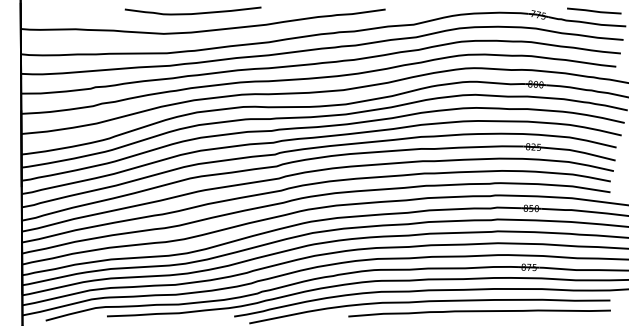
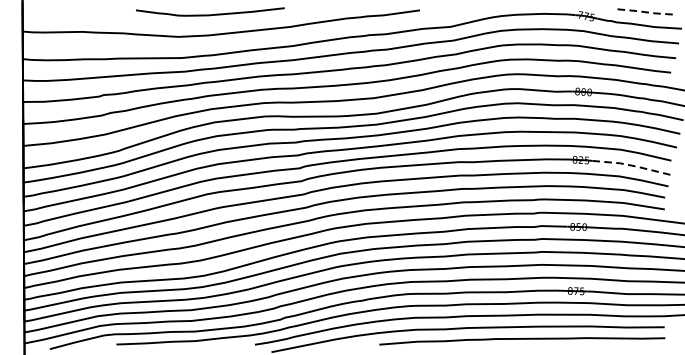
line: (594, 11) -> (647, 12), solid -> dashed
line: (579, 152) -> (631, 166), solid -> dashed

